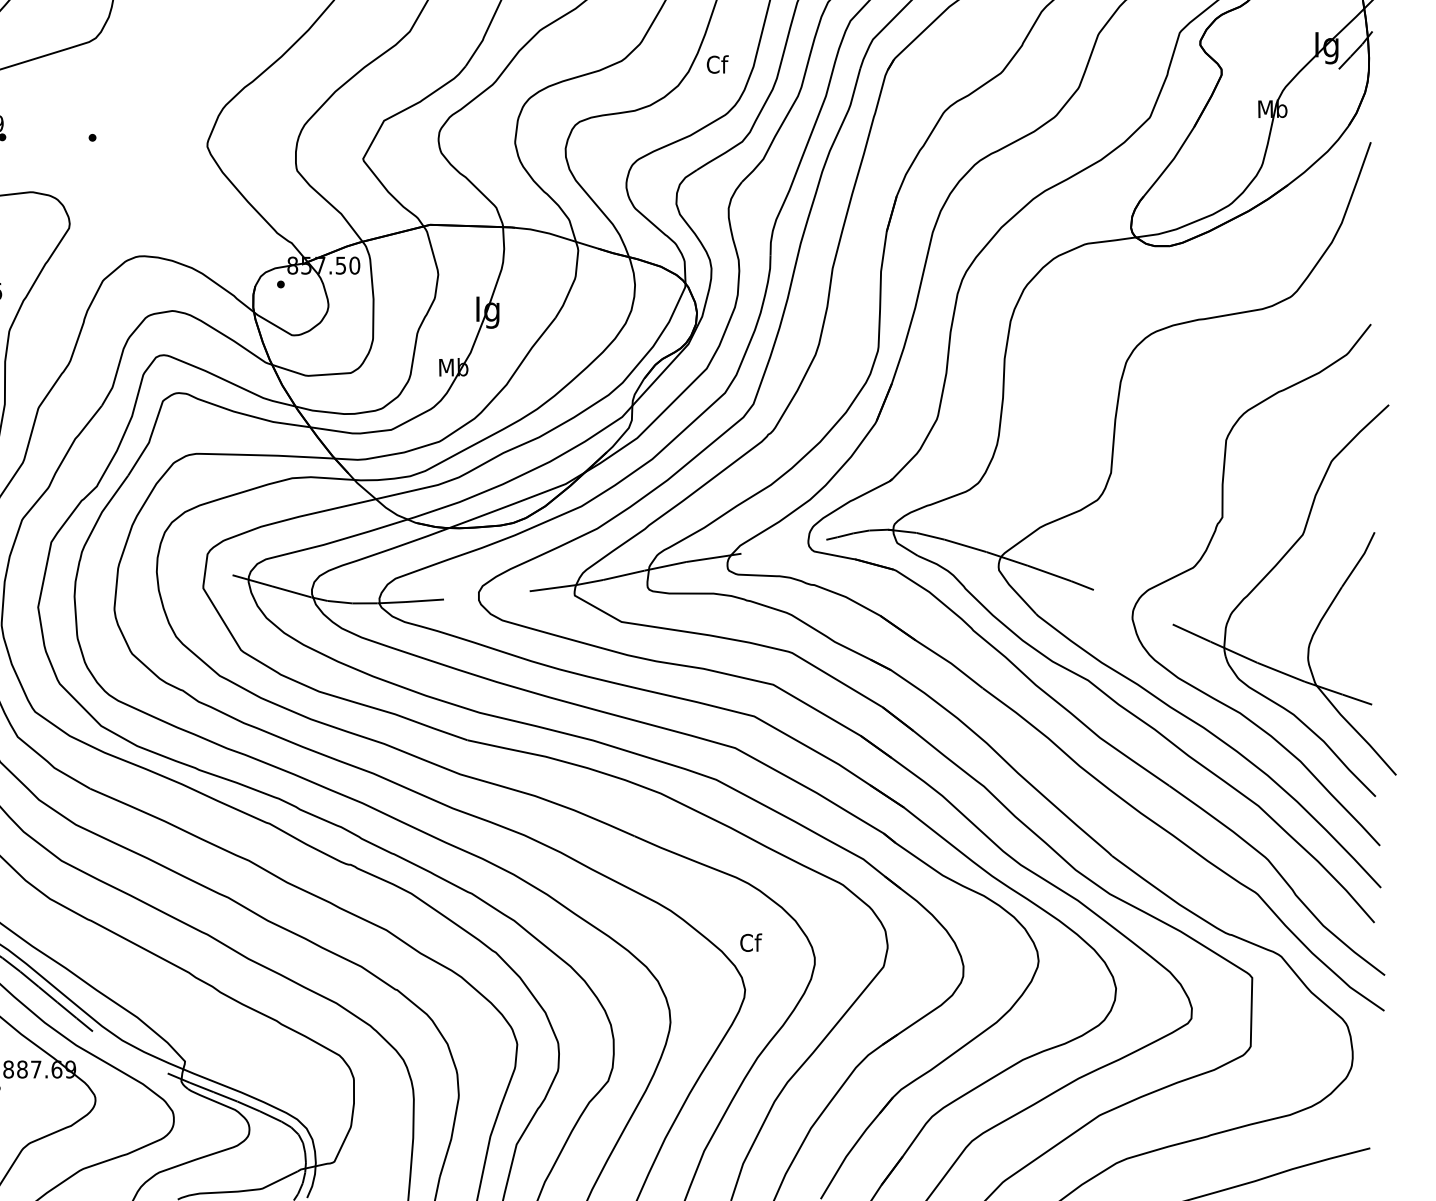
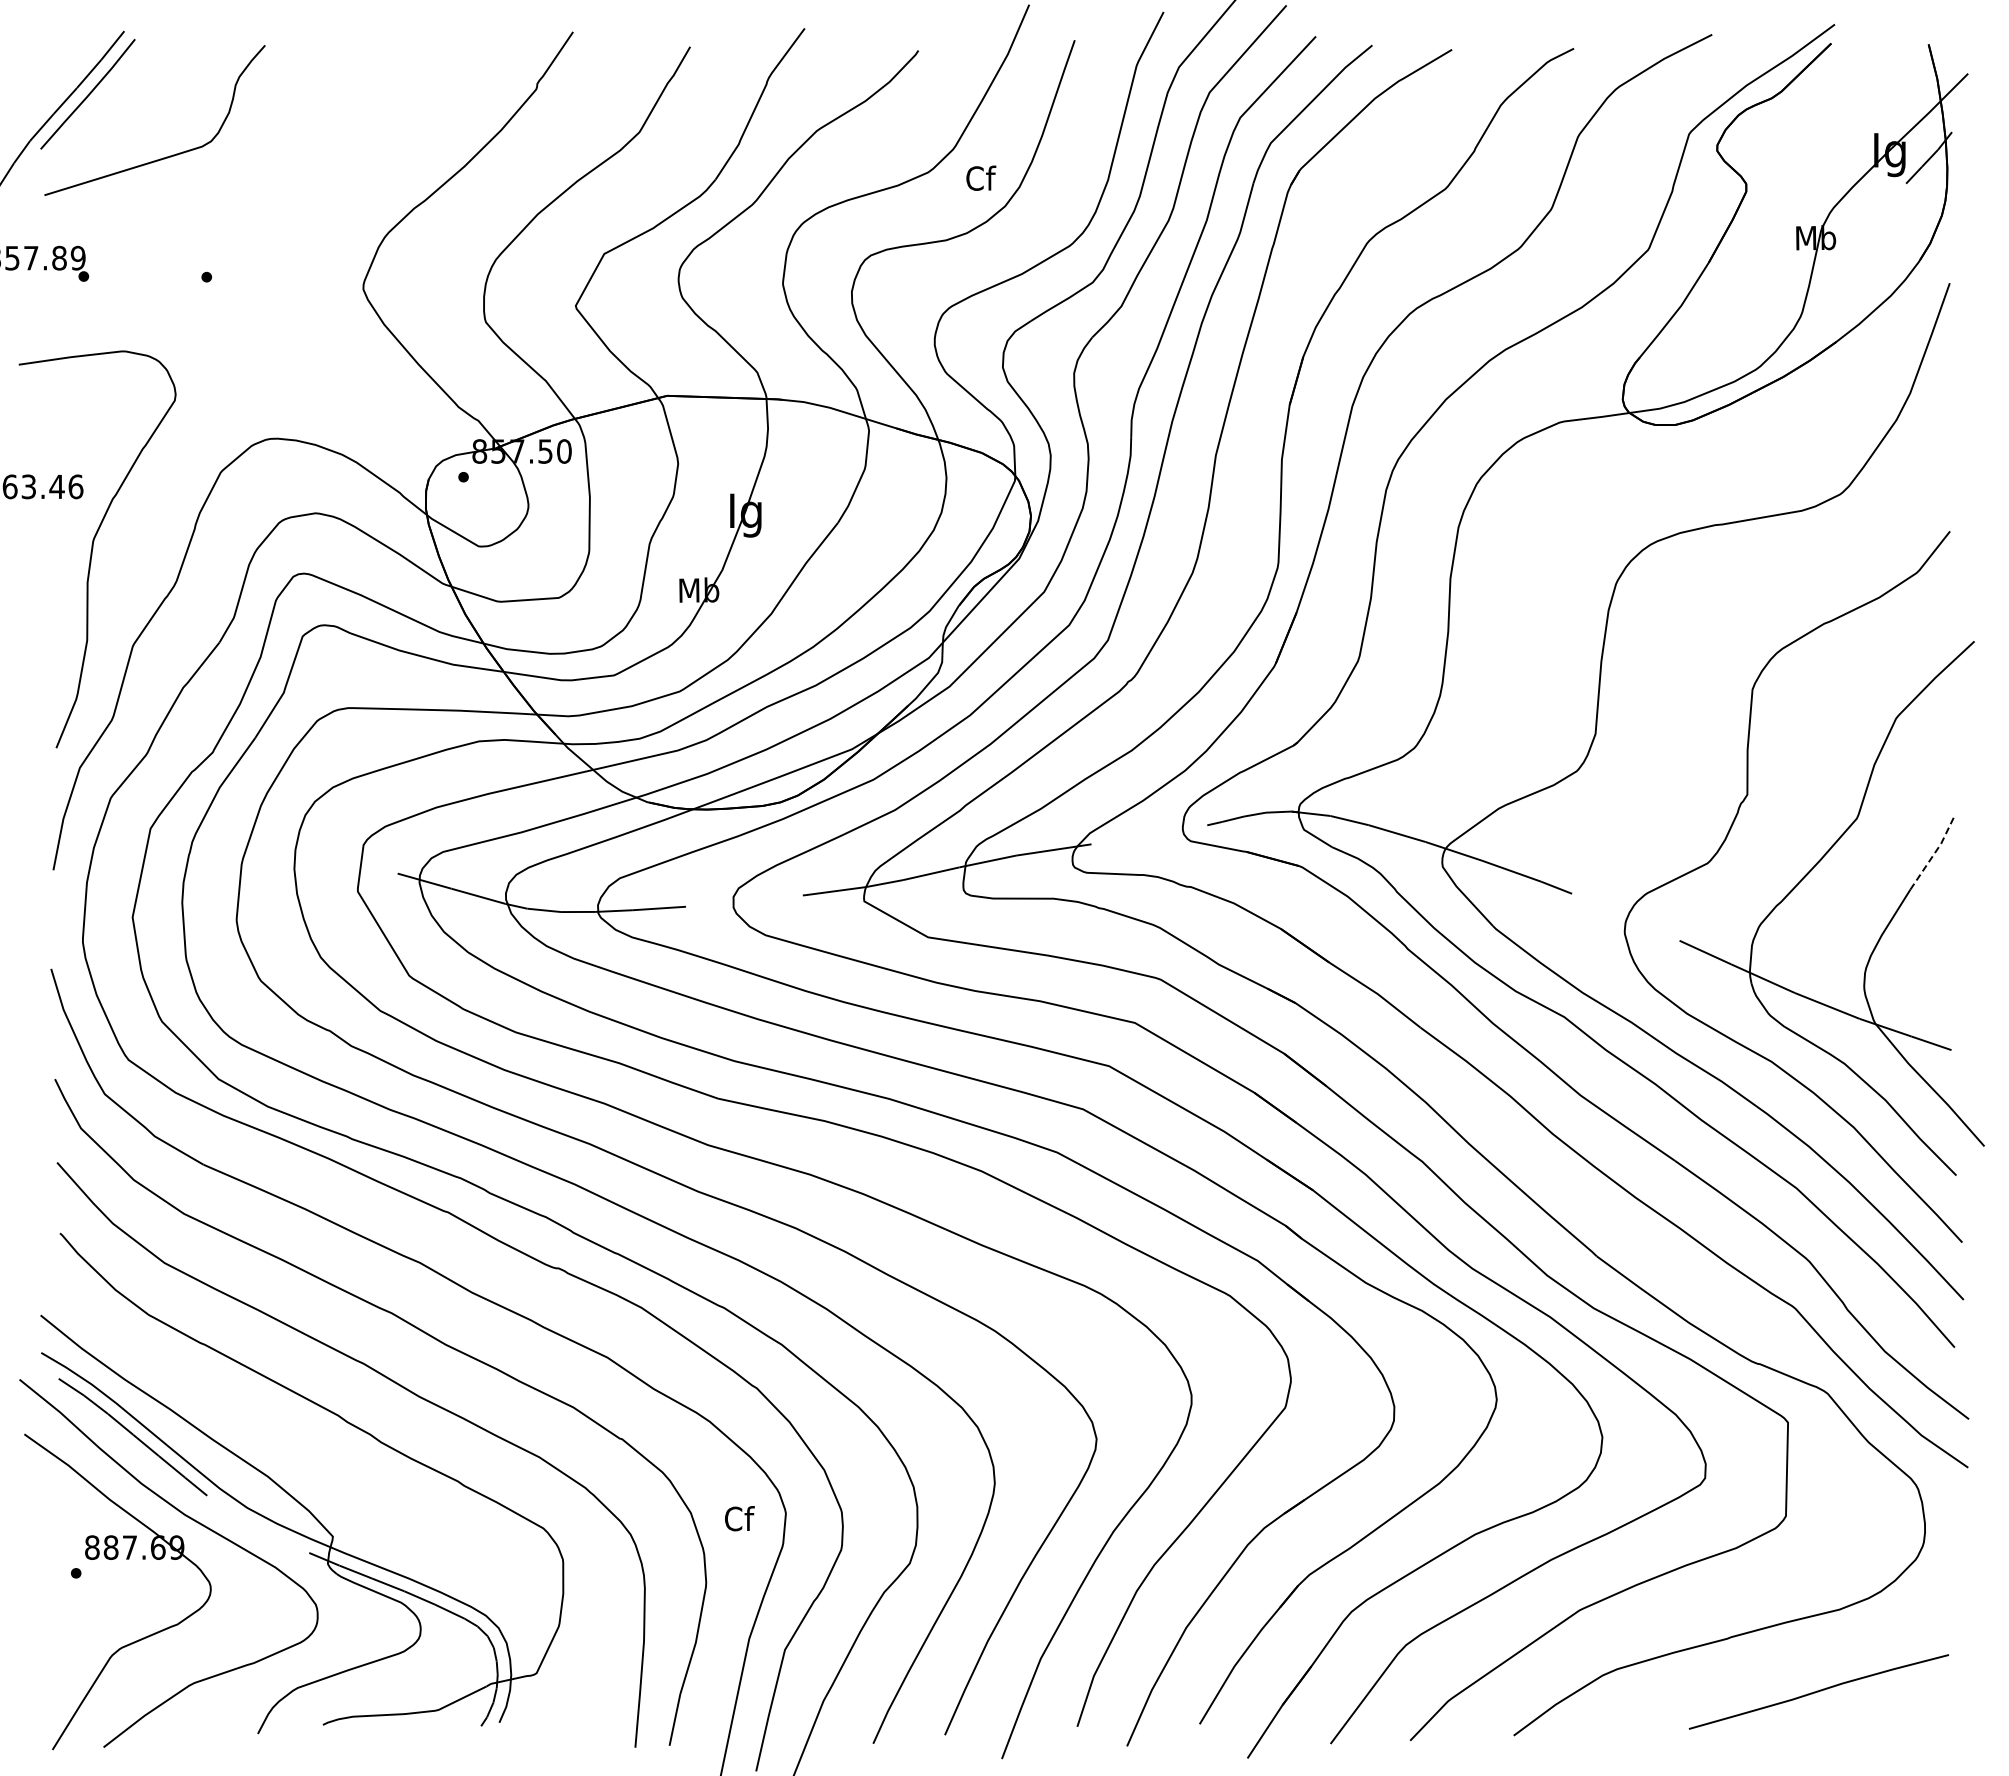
text: (717, 63) -> (981, 177), moved
line: (1360, 559) -> (1935, 852), solid -> dashed
text: (750, 942) -> (739, 1518), moved

